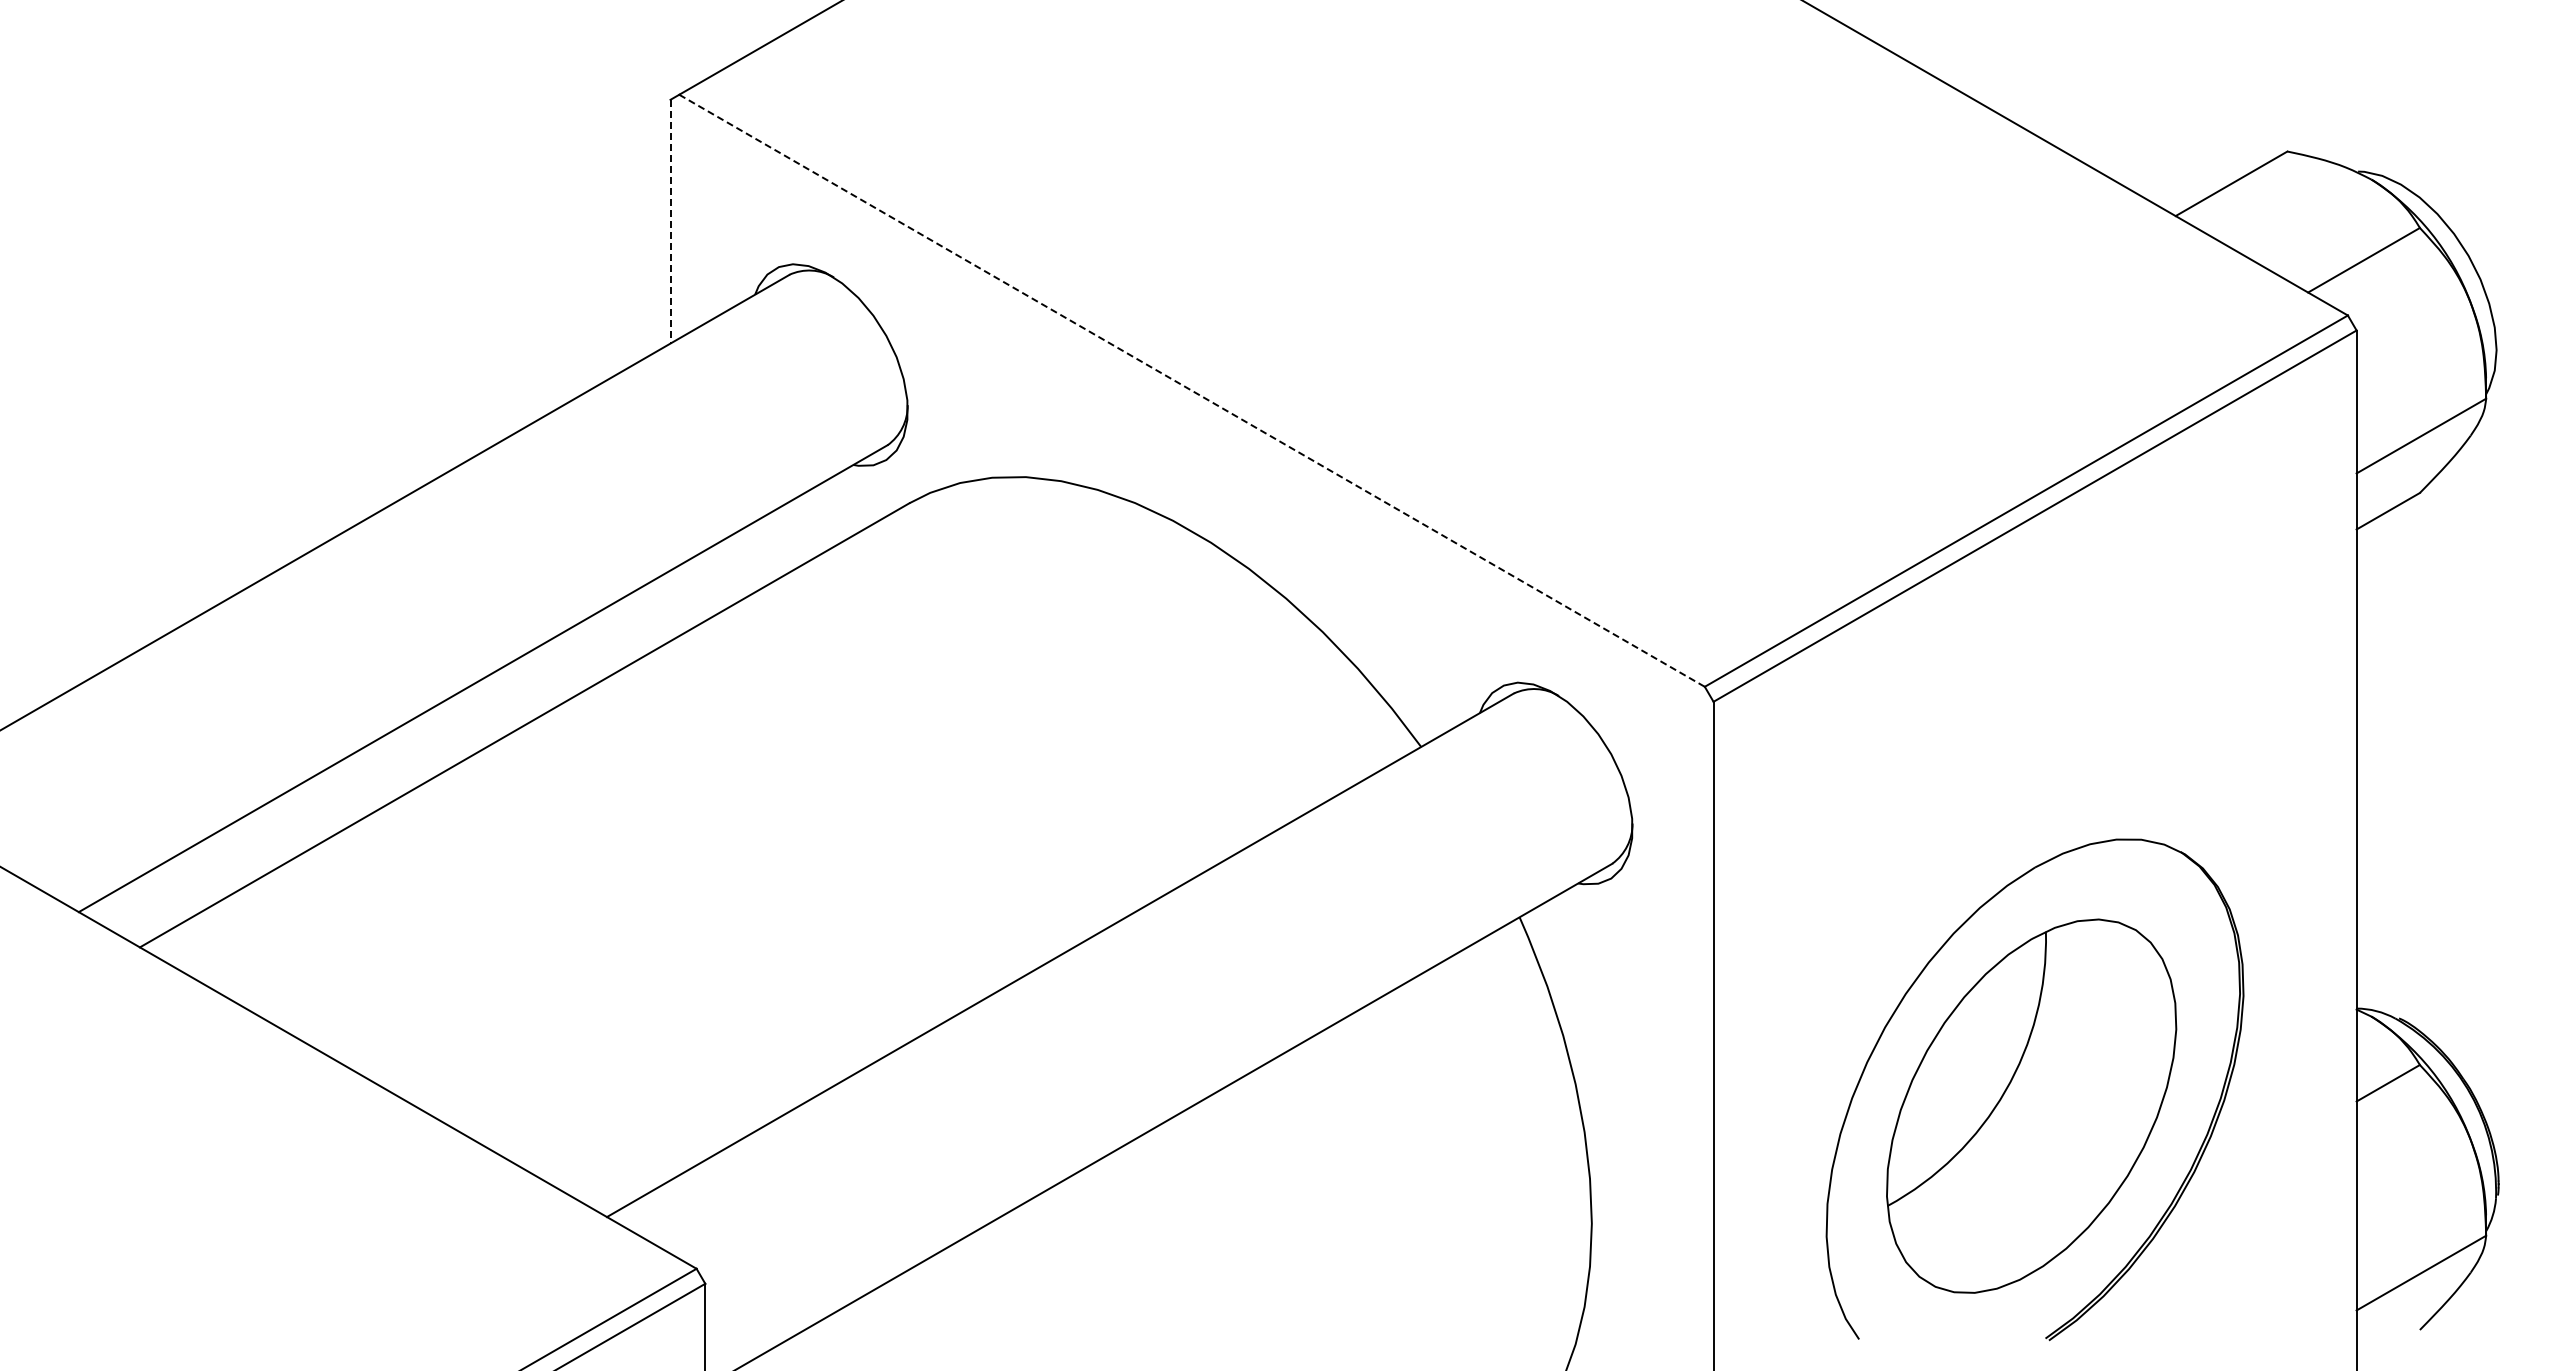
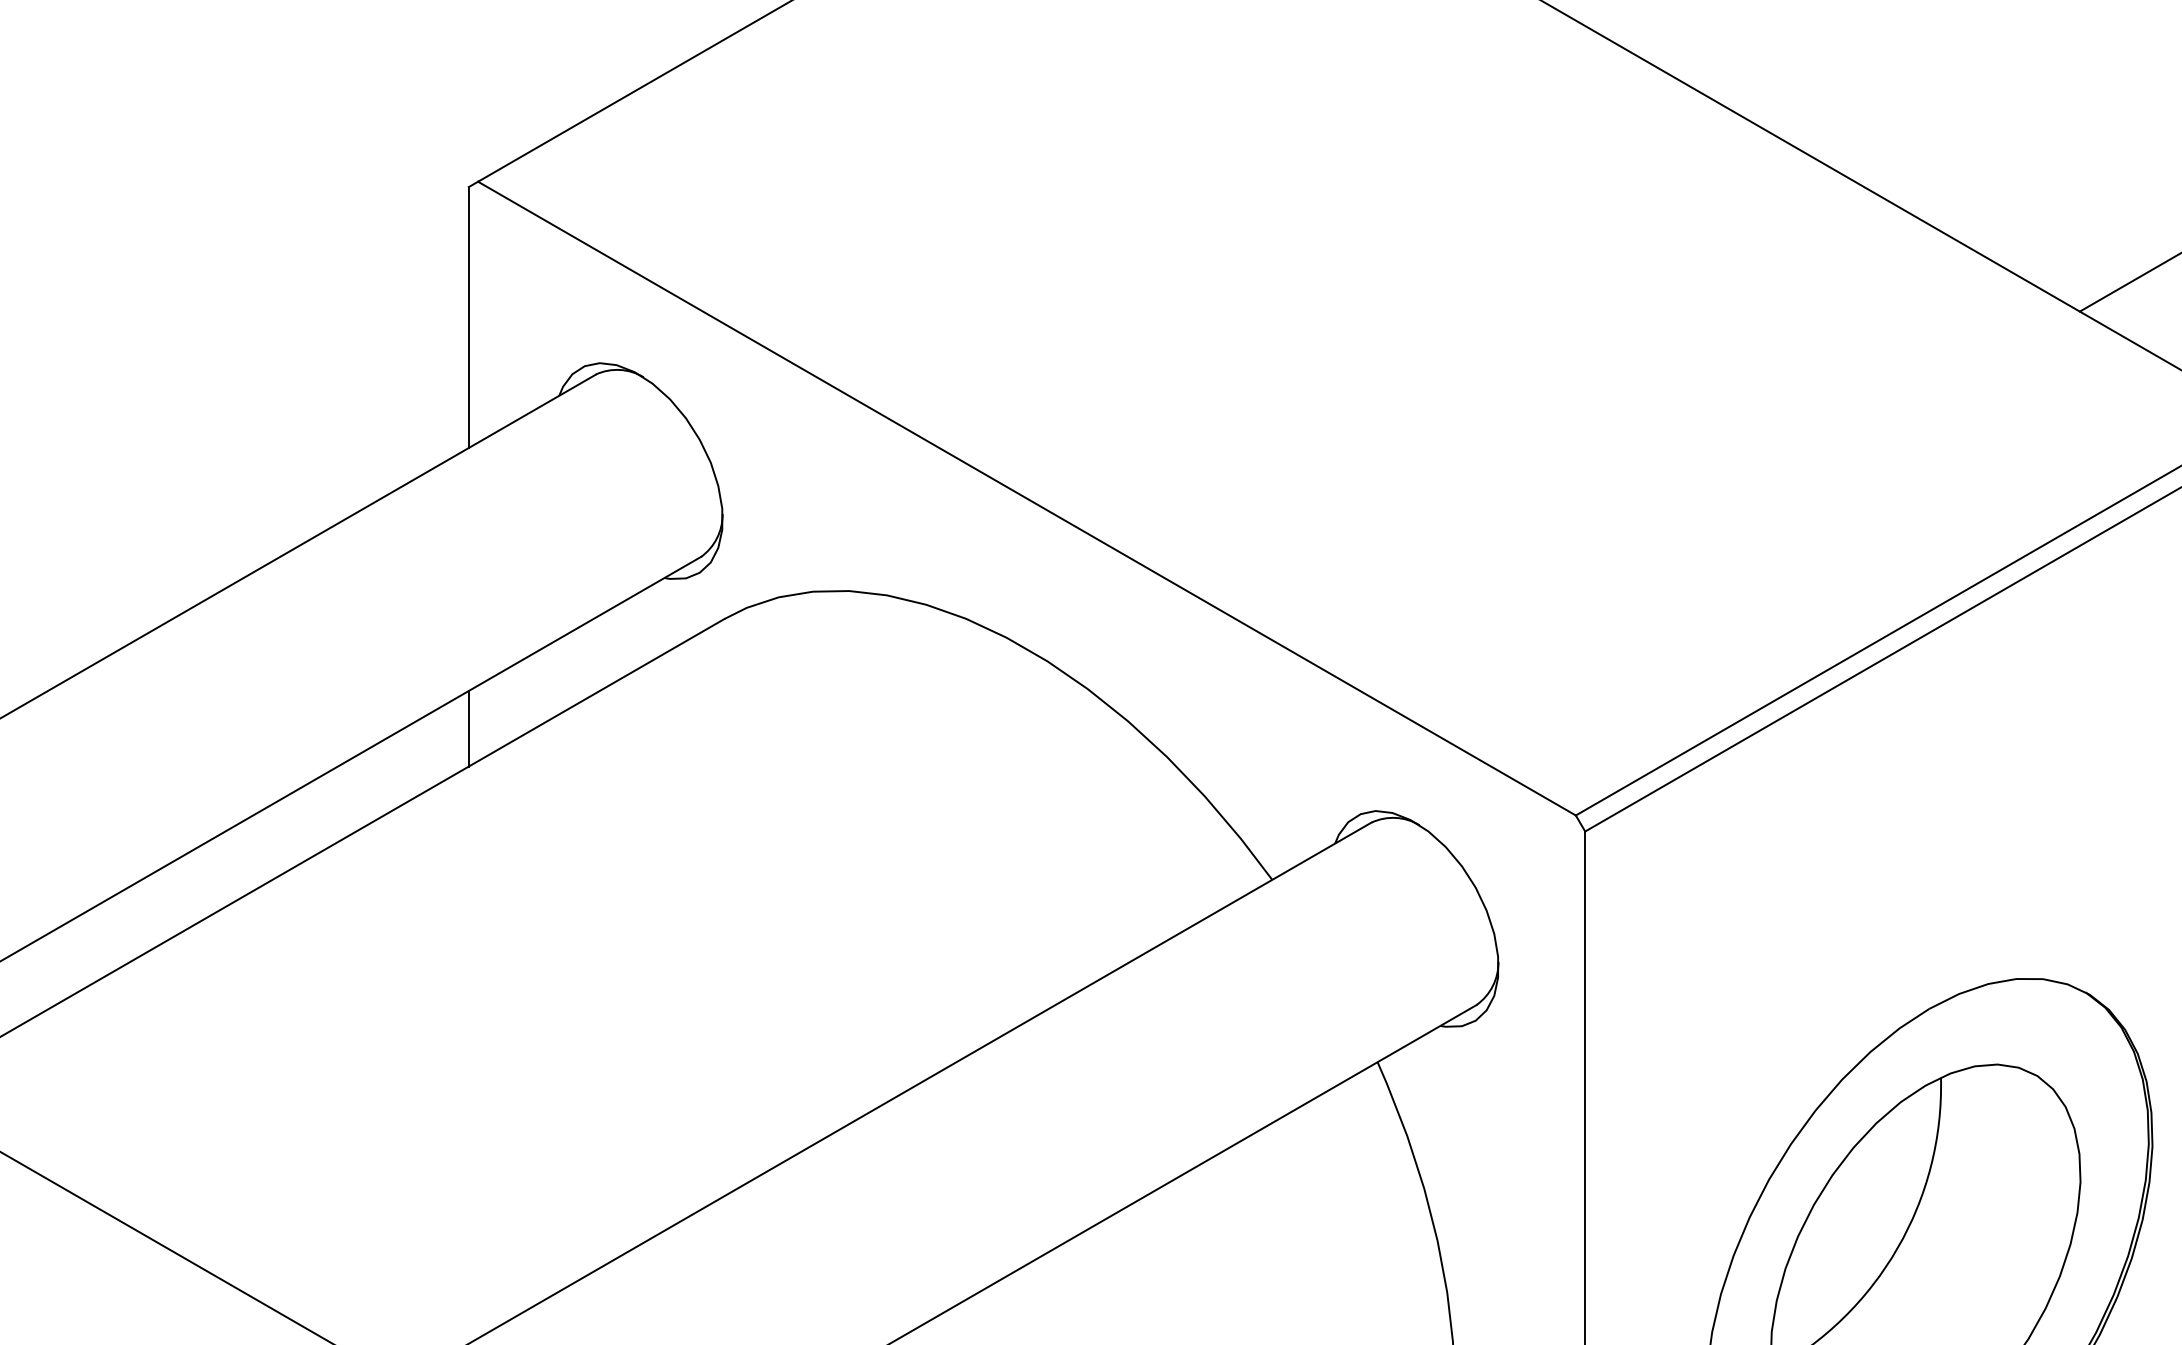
line: (670, 221) -> (468, 317), dashed -> solid
line: (1192, 391) -> (1027, 499), dashed -> solid
line: (670, 605) -> (468, 728), added

